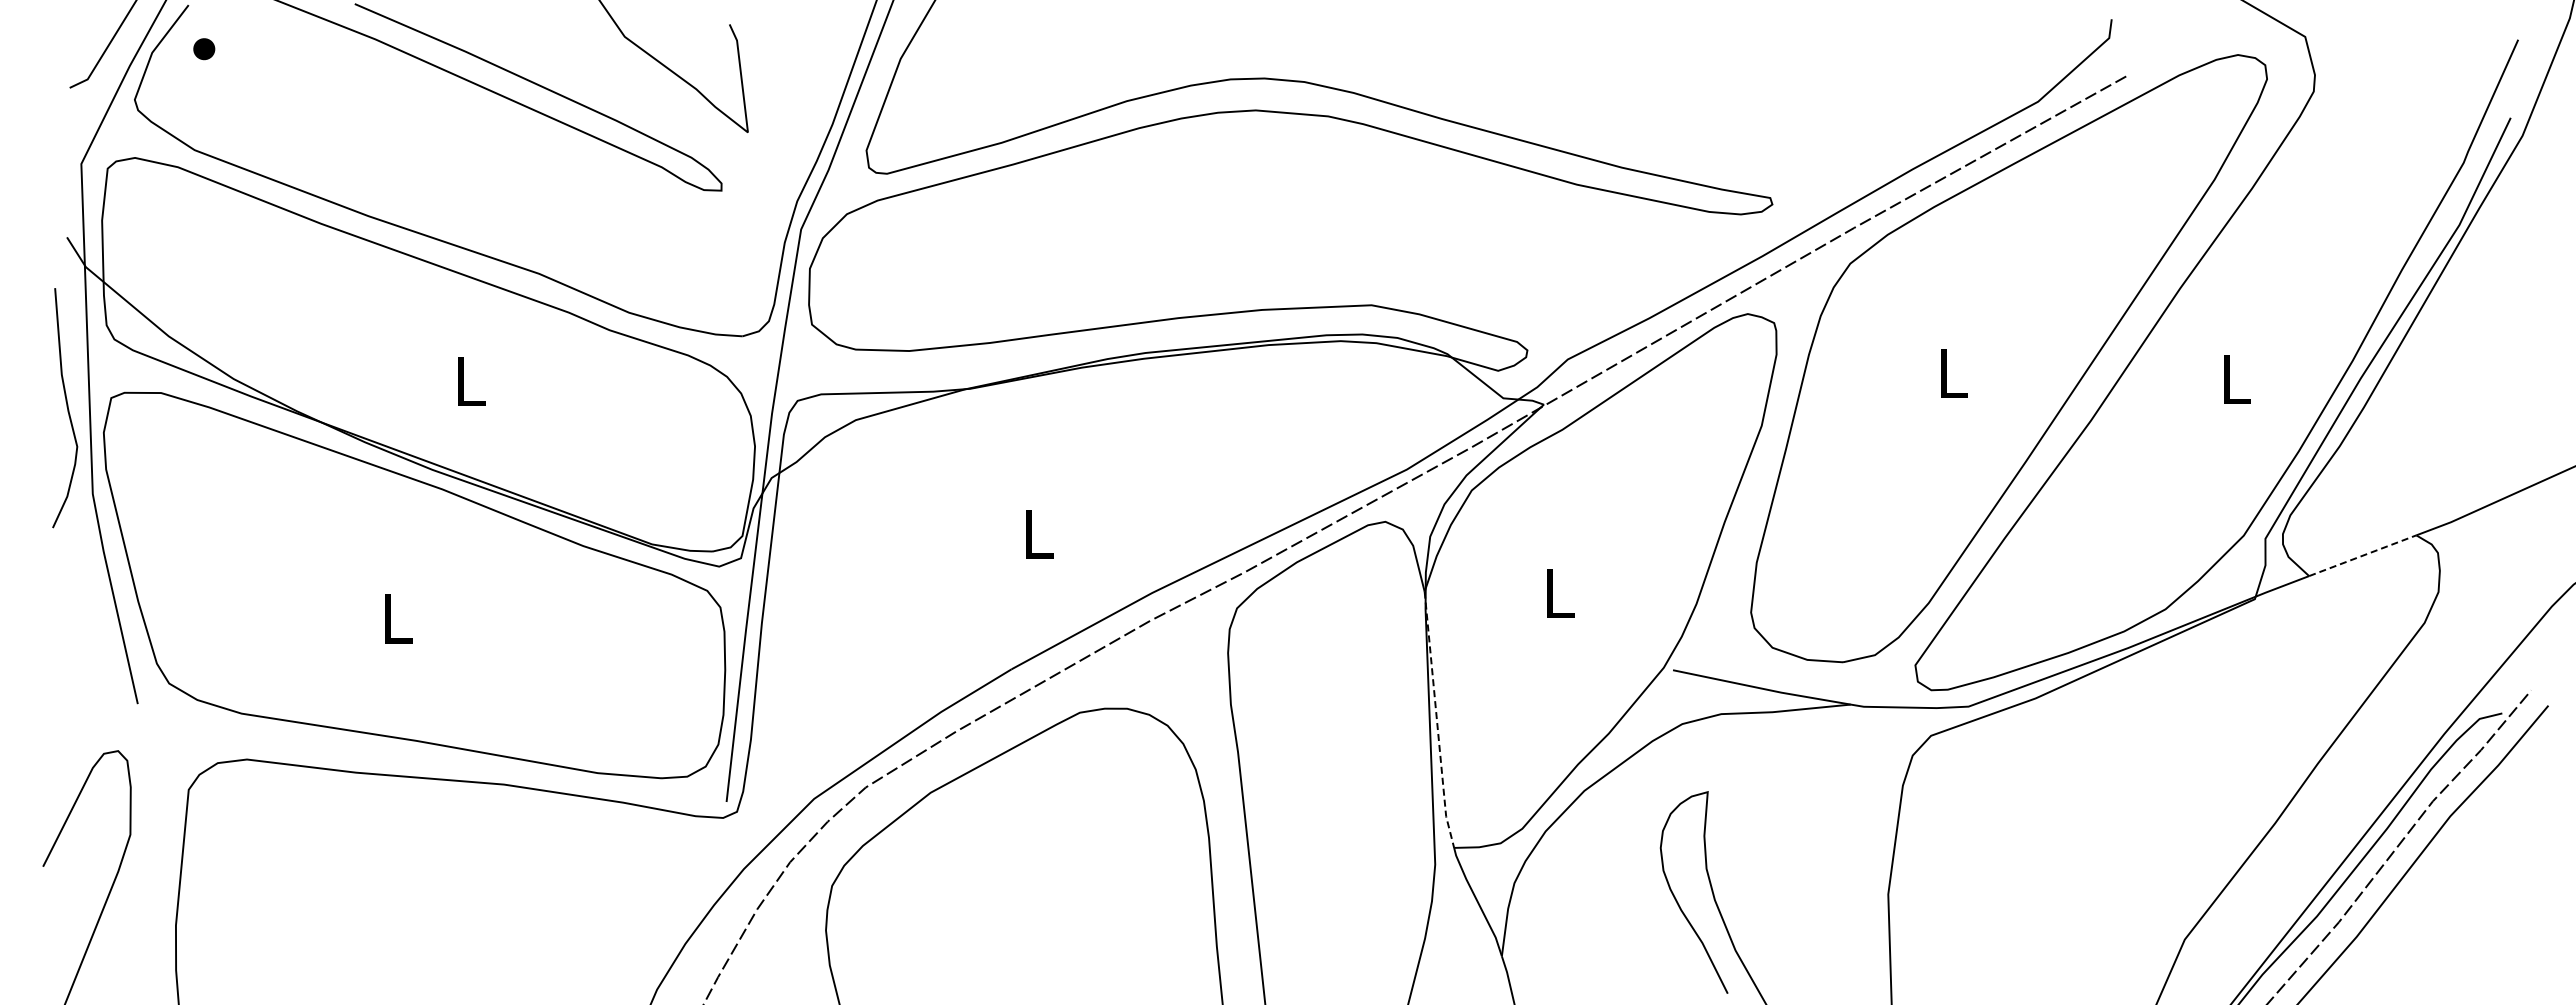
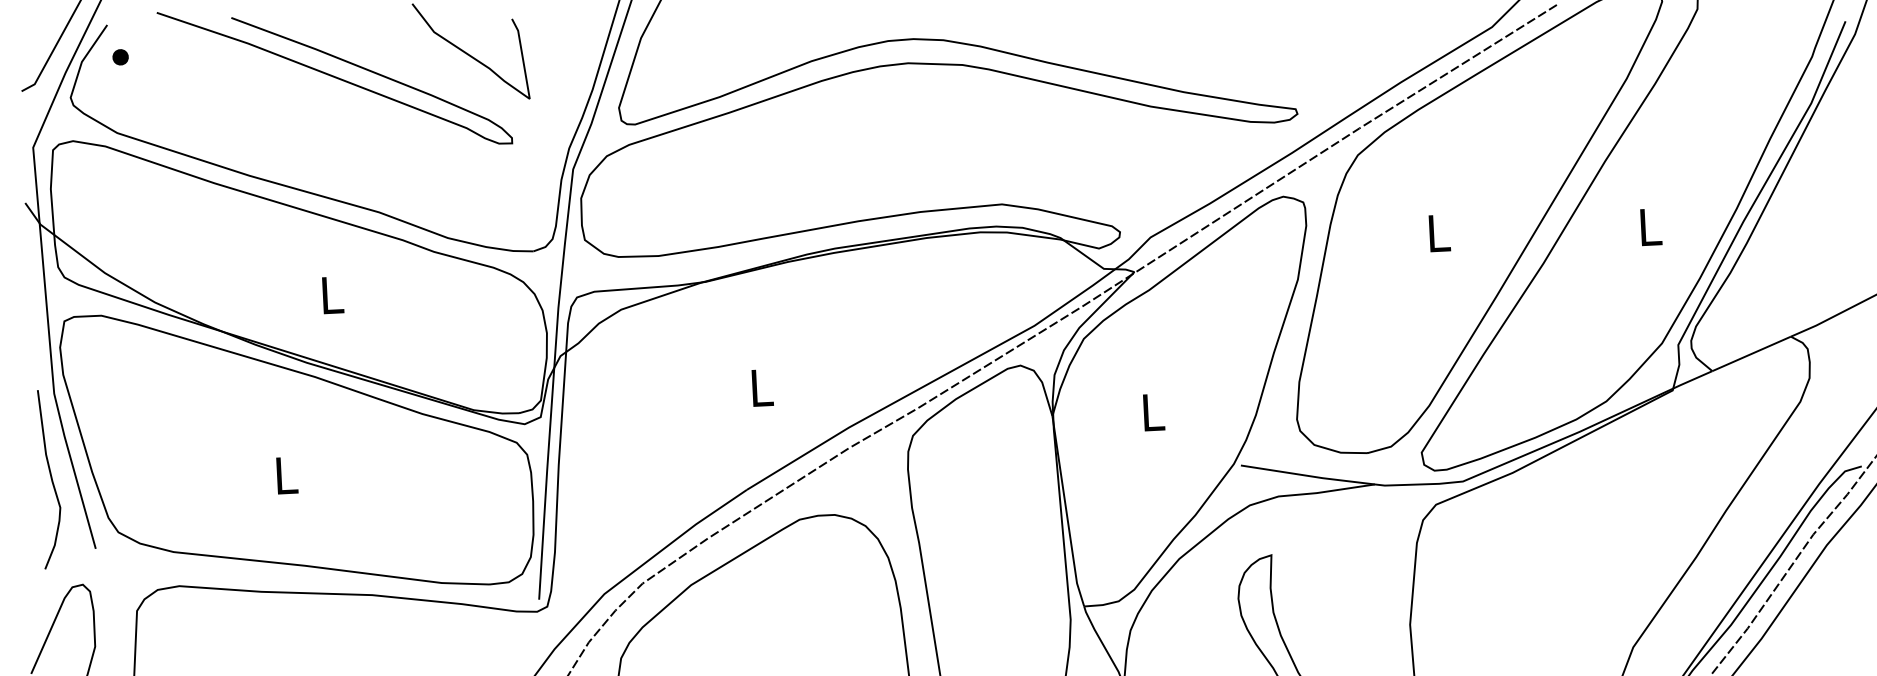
curve: (66, 407) -> (50, 478), moved
line: (2363, 555) -> (1752, 353), dashed -> solid
line: (1437, 721) -> (1066, 512), dashed -> solid

